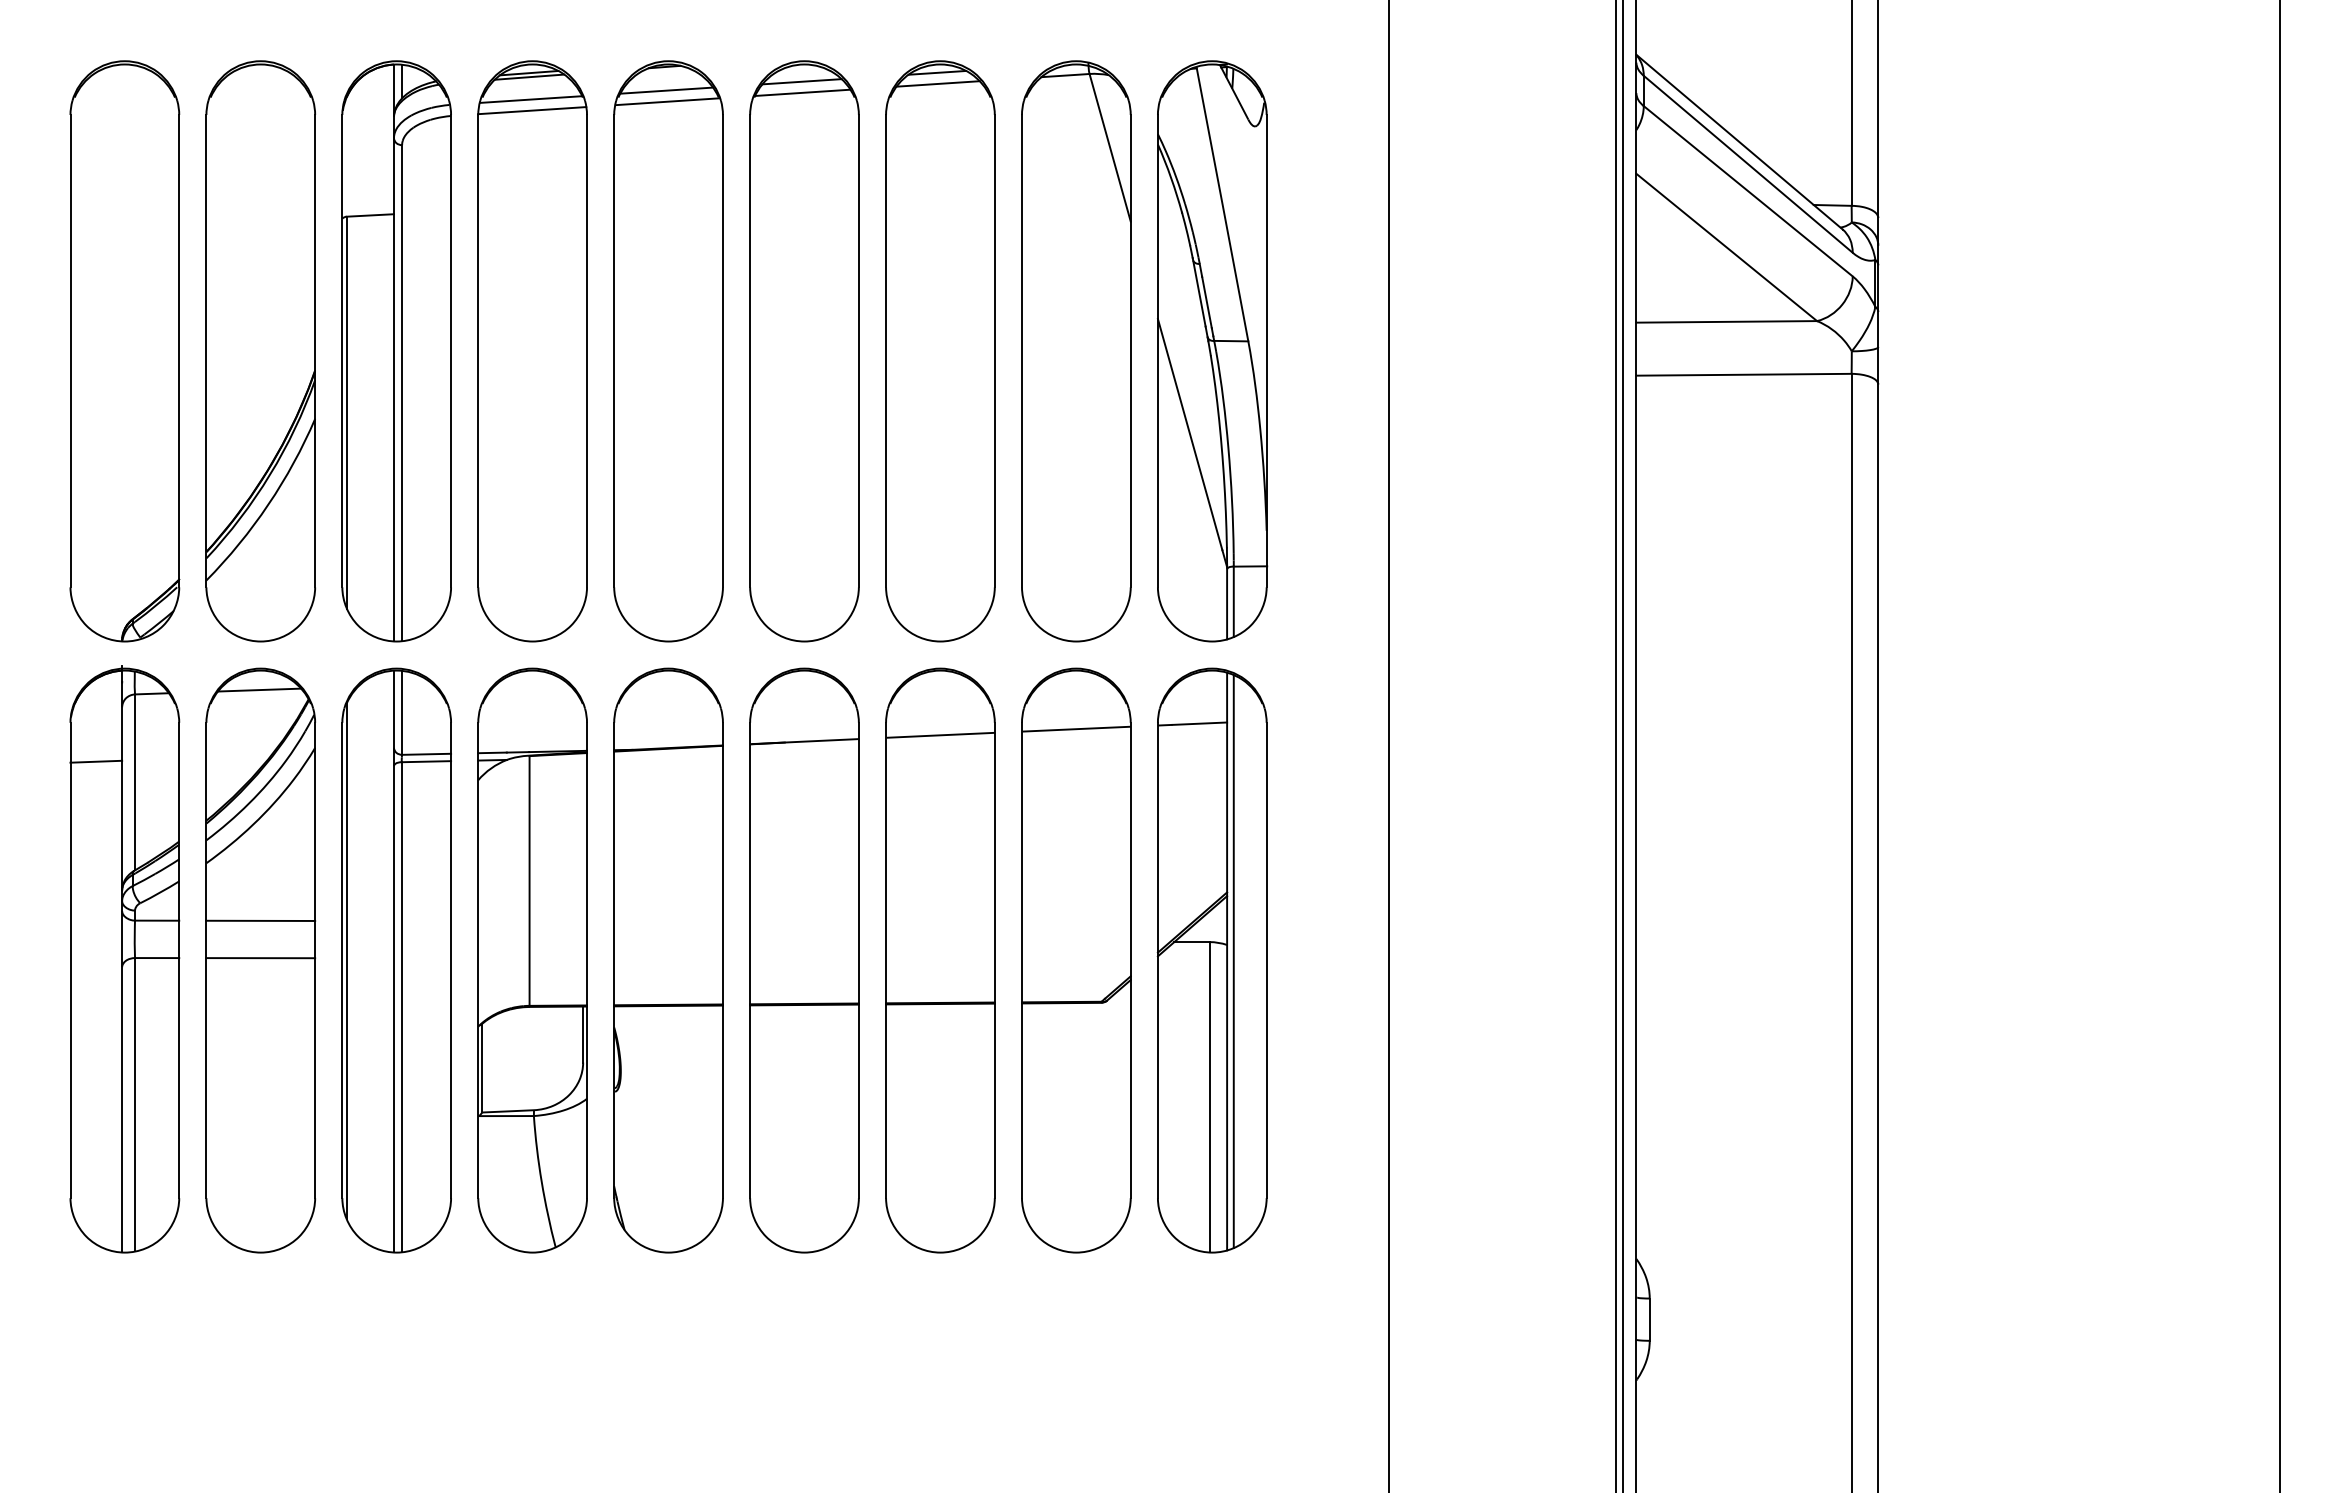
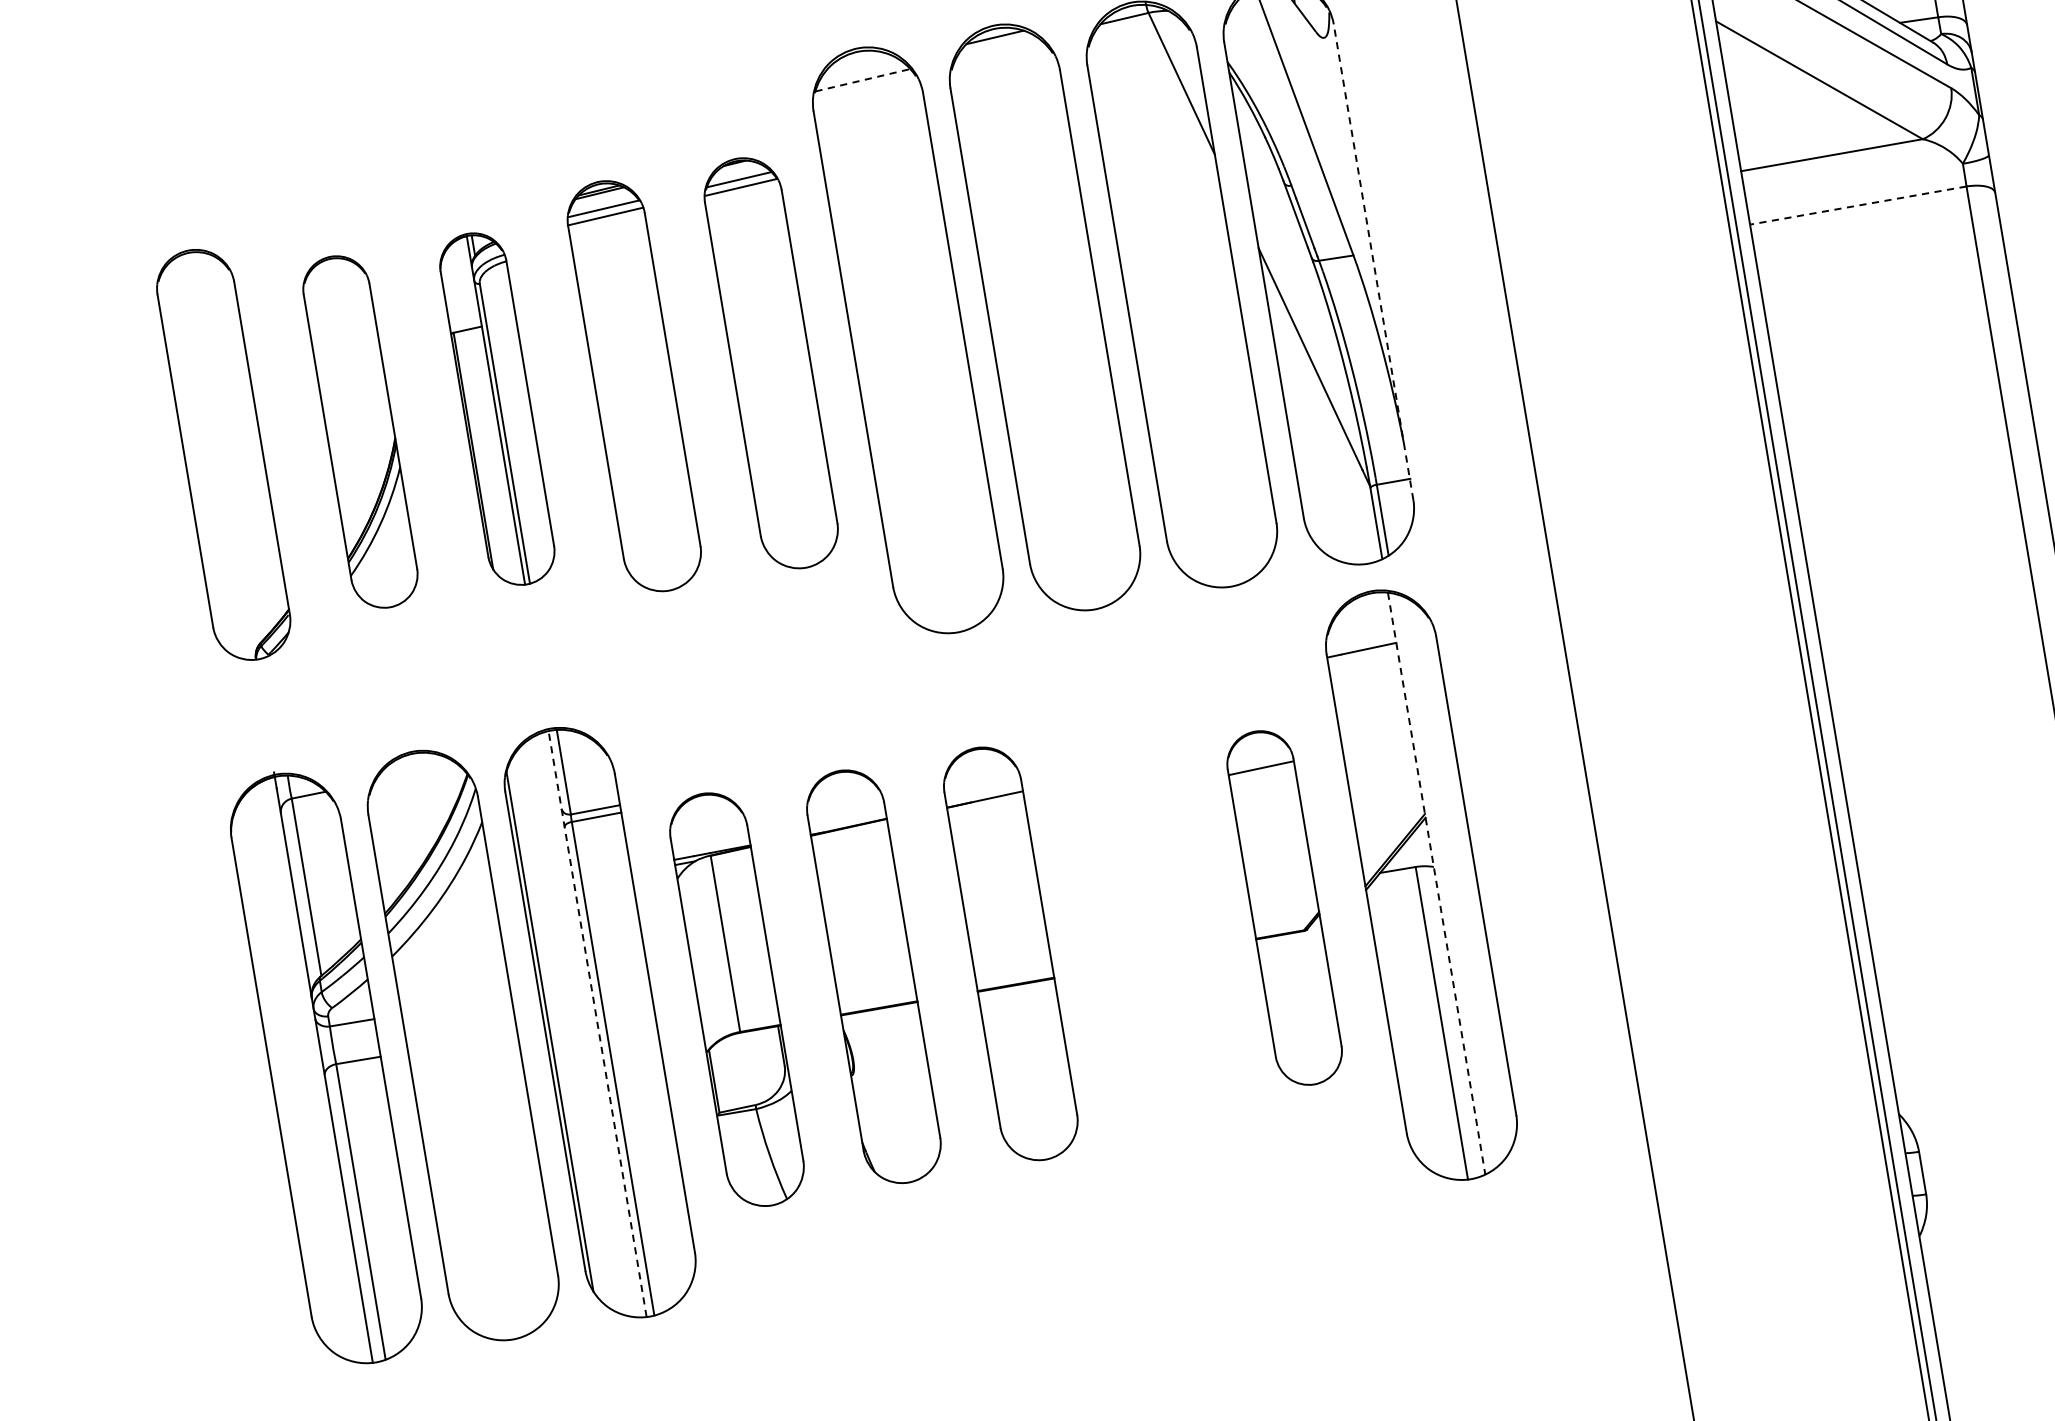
line: (801, 81) -> (859, 69), removed
line: (937, 83) -> (996, 48), removed
line: (802, 92) -> (862, 79), solid -> dashed
line: (1266, 350) -> (1373, 261), solid -> dashed
part: (124, 351) -> (223, 455), size x0.7
part: (260, 351) -> (360, 432), size x0.6
part: (396, 351) -> (497, 409), size x0.6
part: (532, 351) -> (634, 386), size x0.7
part: (668, 351) -> (771, 363), size x0.7
line: (1744, 374) -> (1858, 205), solid -> dashed
line: (259, 689) -> (416, 772), removed
line: (96, 761) -> (264, 872), removed
line: (260, 920) -> (456, 1005), removed
line: (260, 958) -> (462, 1043), removed
part: (532, 960) -> (736, 999), size x0.7
part: (668, 960) -> (873, 976), size x0.7
part: (804, 960) -> (1010, 953), size x0.7
part: (940, 960) -> (1147, 930), removed
part: (1076, 960) -> (1284, 907), size x0.6
line: (394, 961) -> (598, 1023), solid -> dashed
line: (1227, 961) -> (1437, 883), solid -> dashed
line: (1233, 961) -> (1443, 882), removed

